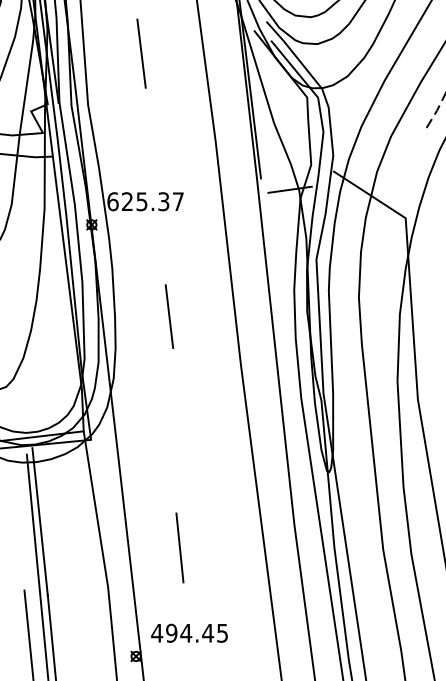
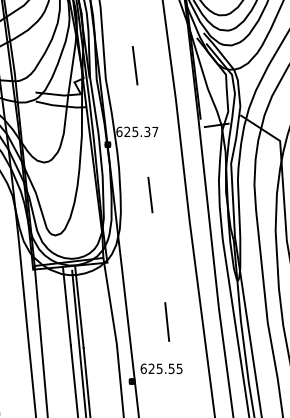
line: (140, 53) -> (134, 65), moved
line: (16, 517) -> (66, 305), added
line: (180, 547) -> (167, 321), moved
text: (182, 632) -> (157, 368), 494.45 -> 625.55

